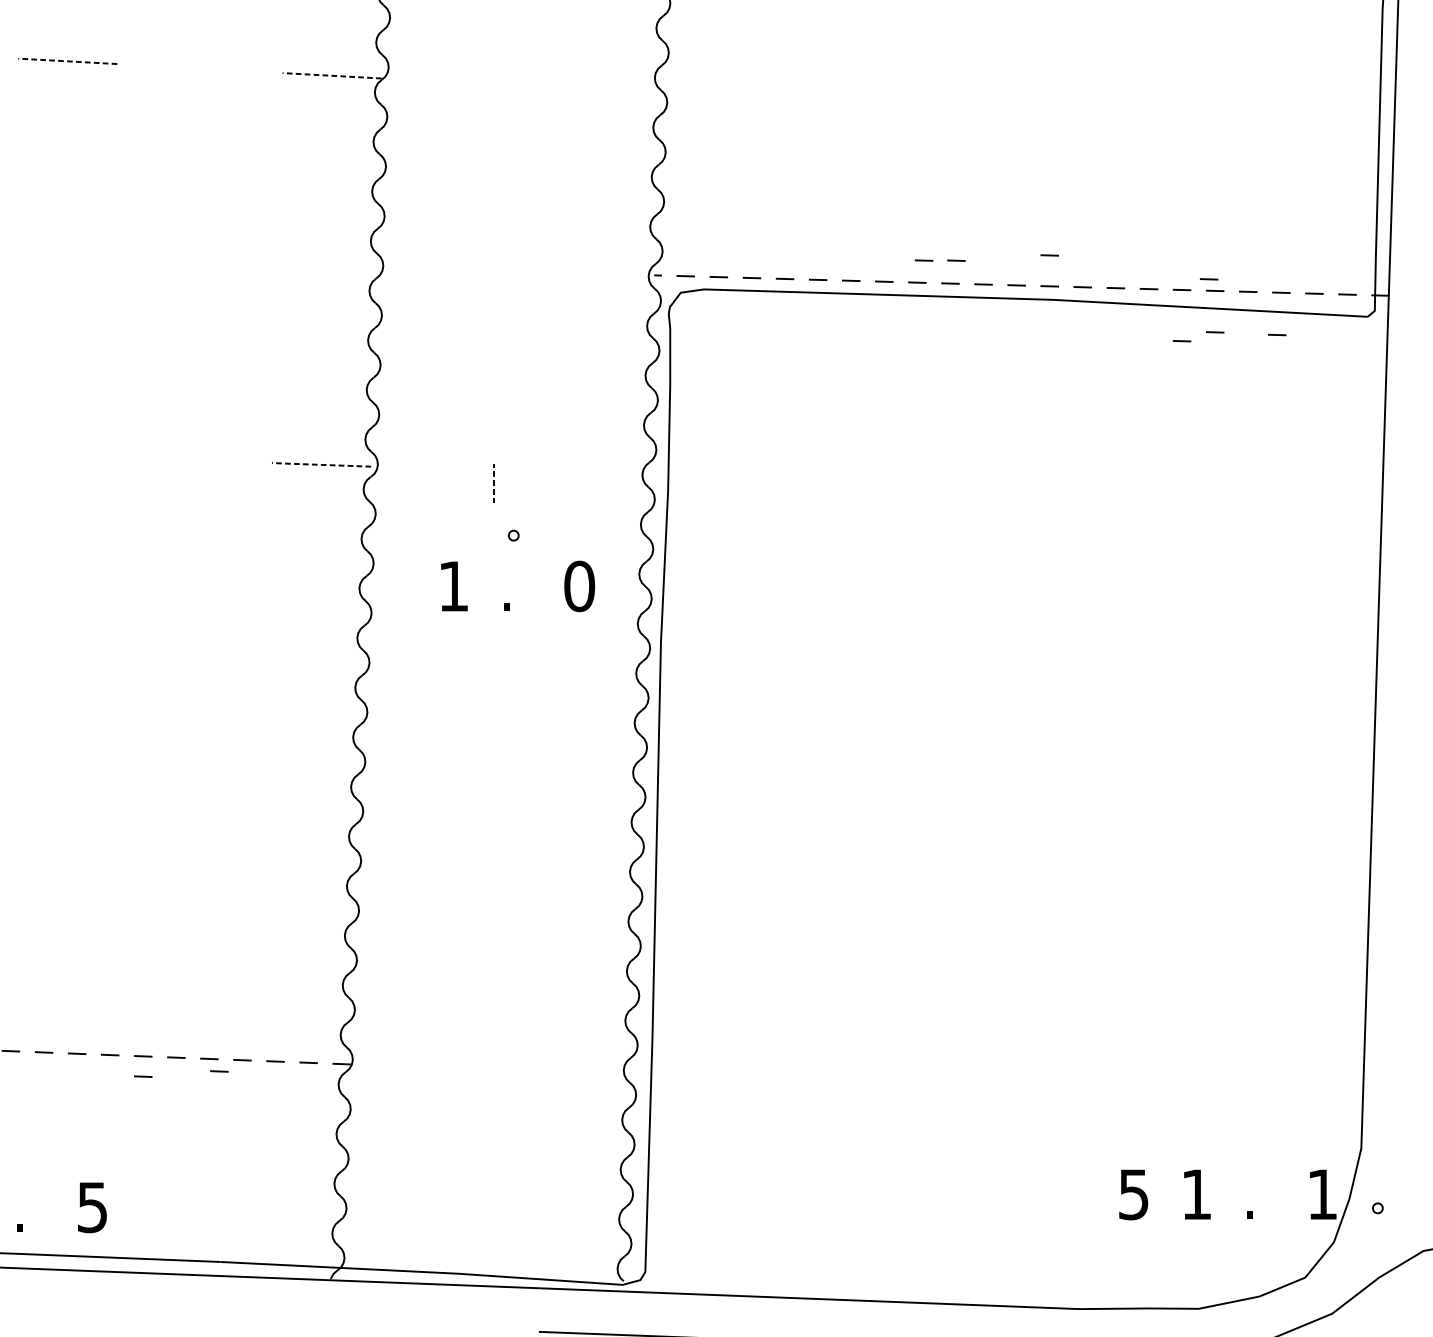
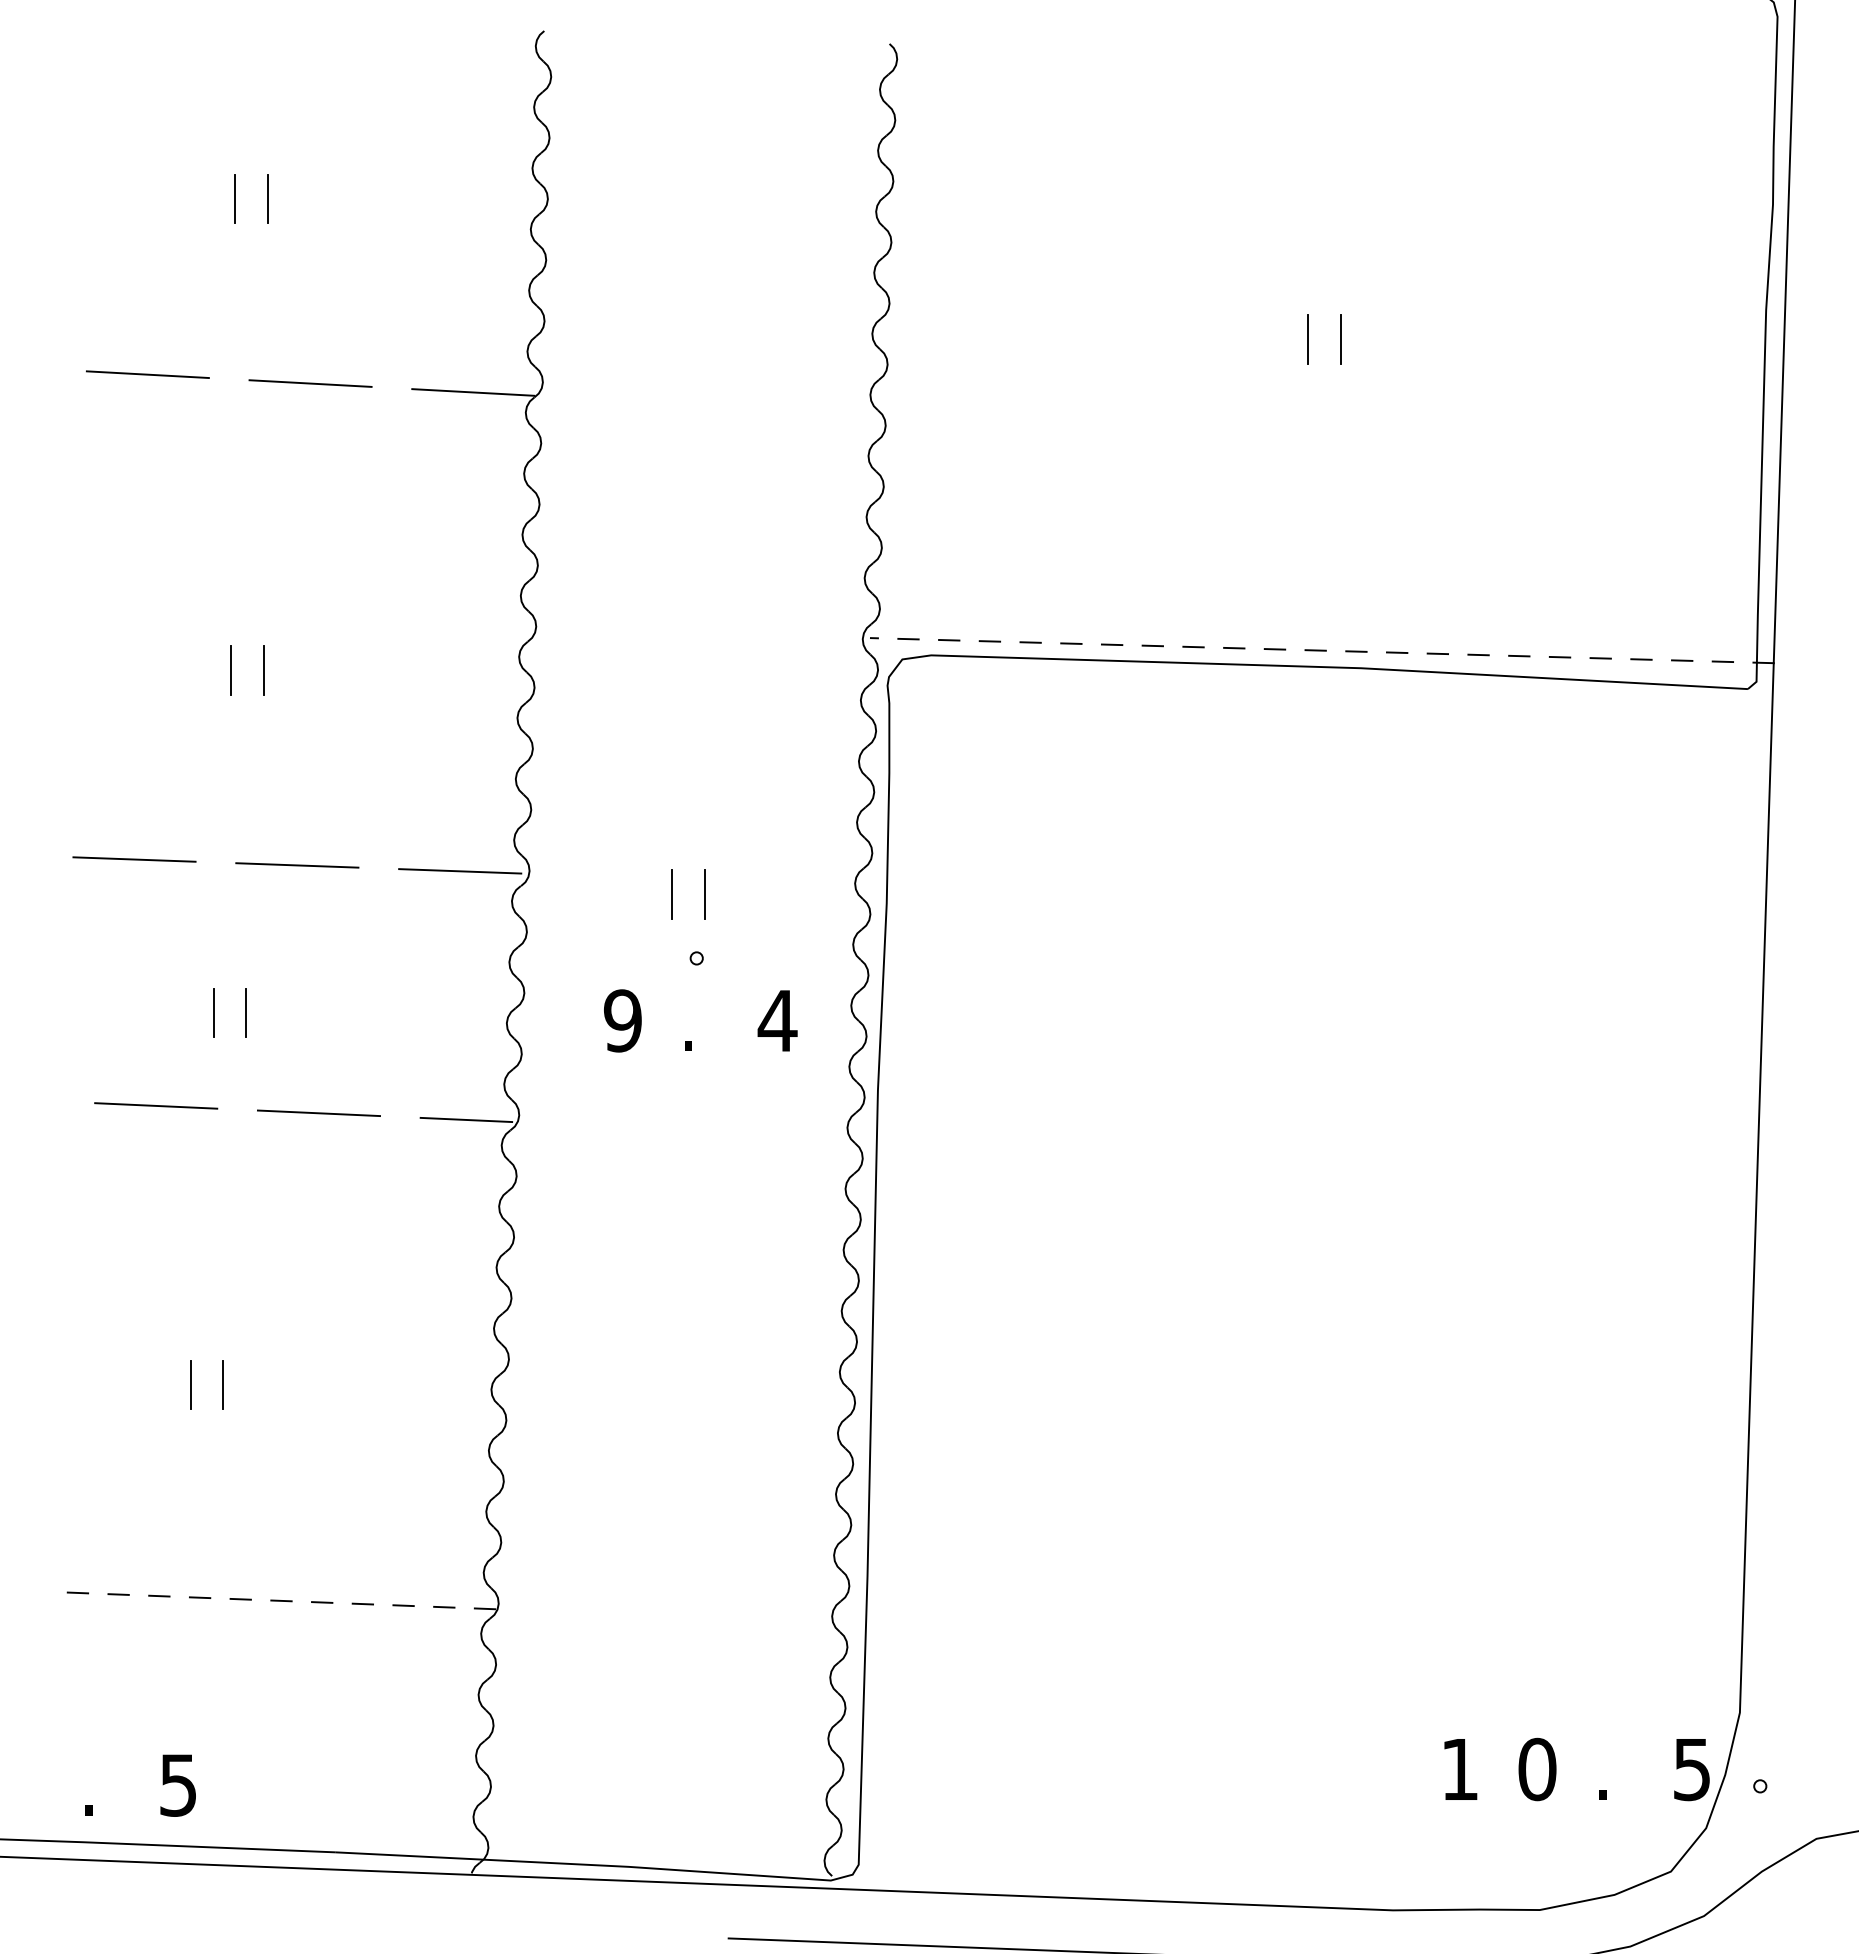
line: (1010, 31) -> (1308, 338), added
line: (1036, 31) -> (1340, 338), added
line: (67, 61) -> (147, 374), dashed -> solid
line: (199, 68) -> (310, 383), added
line: (331, 75) -> (472, 392), dashed -> solid
line: (1049, 255) -> (1356, 613), removed
line: (923, 260) -> (1201, 619), removed
line: (956, 260) -> (1241, 619), removed
line: (1209, 278) -> (1552, 642), removed
line: (134, 301) -> (230, 670), added
line: (161, 301) -> (263, 670), added
line: (1215, 332) -> (1560, 708), removed
line: (1277, 335) -> (1636, 711), removed
line: (1182, 341) -> (1519, 719), removed
line: (56, 455) -> (134, 859), added
line: (189, 460) -> (297, 865), added
line: (320, 465) -> (459, 871), dashed -> solid
line: (494, 482) -> (672, 893), dashed -> solid
line: (520, 482) -> (705, 893), added
line: (121, 579) -> (213, 1012), added
line: (147, 579) -> (246, 1012), added
text: (453, 586) -> (622, 1020), 1 -> 9
text: (579, 586) -> (777, 1020), 0 -> 4
line: (74, 655) -> (156, 1105), added
line: (206, 661) -> (318, 1113), added
line: (326, 666) -> (466, 1119), added
line: (102, 881) -> (190, 1384), added
line: (129, 881) -> (223, 1384), added
line: (219, 1071) -> (334, 1617), removed
line: (143, 1076) -> (240, 1624), removed
text: (1196, 1194) -> (1537, 1769), 1 -> 0
text: (1133, 1195) -> (1459, 1770), 5 -> 1
text: (1321, 1195) -> (1691, 1770), 1 -> 5

